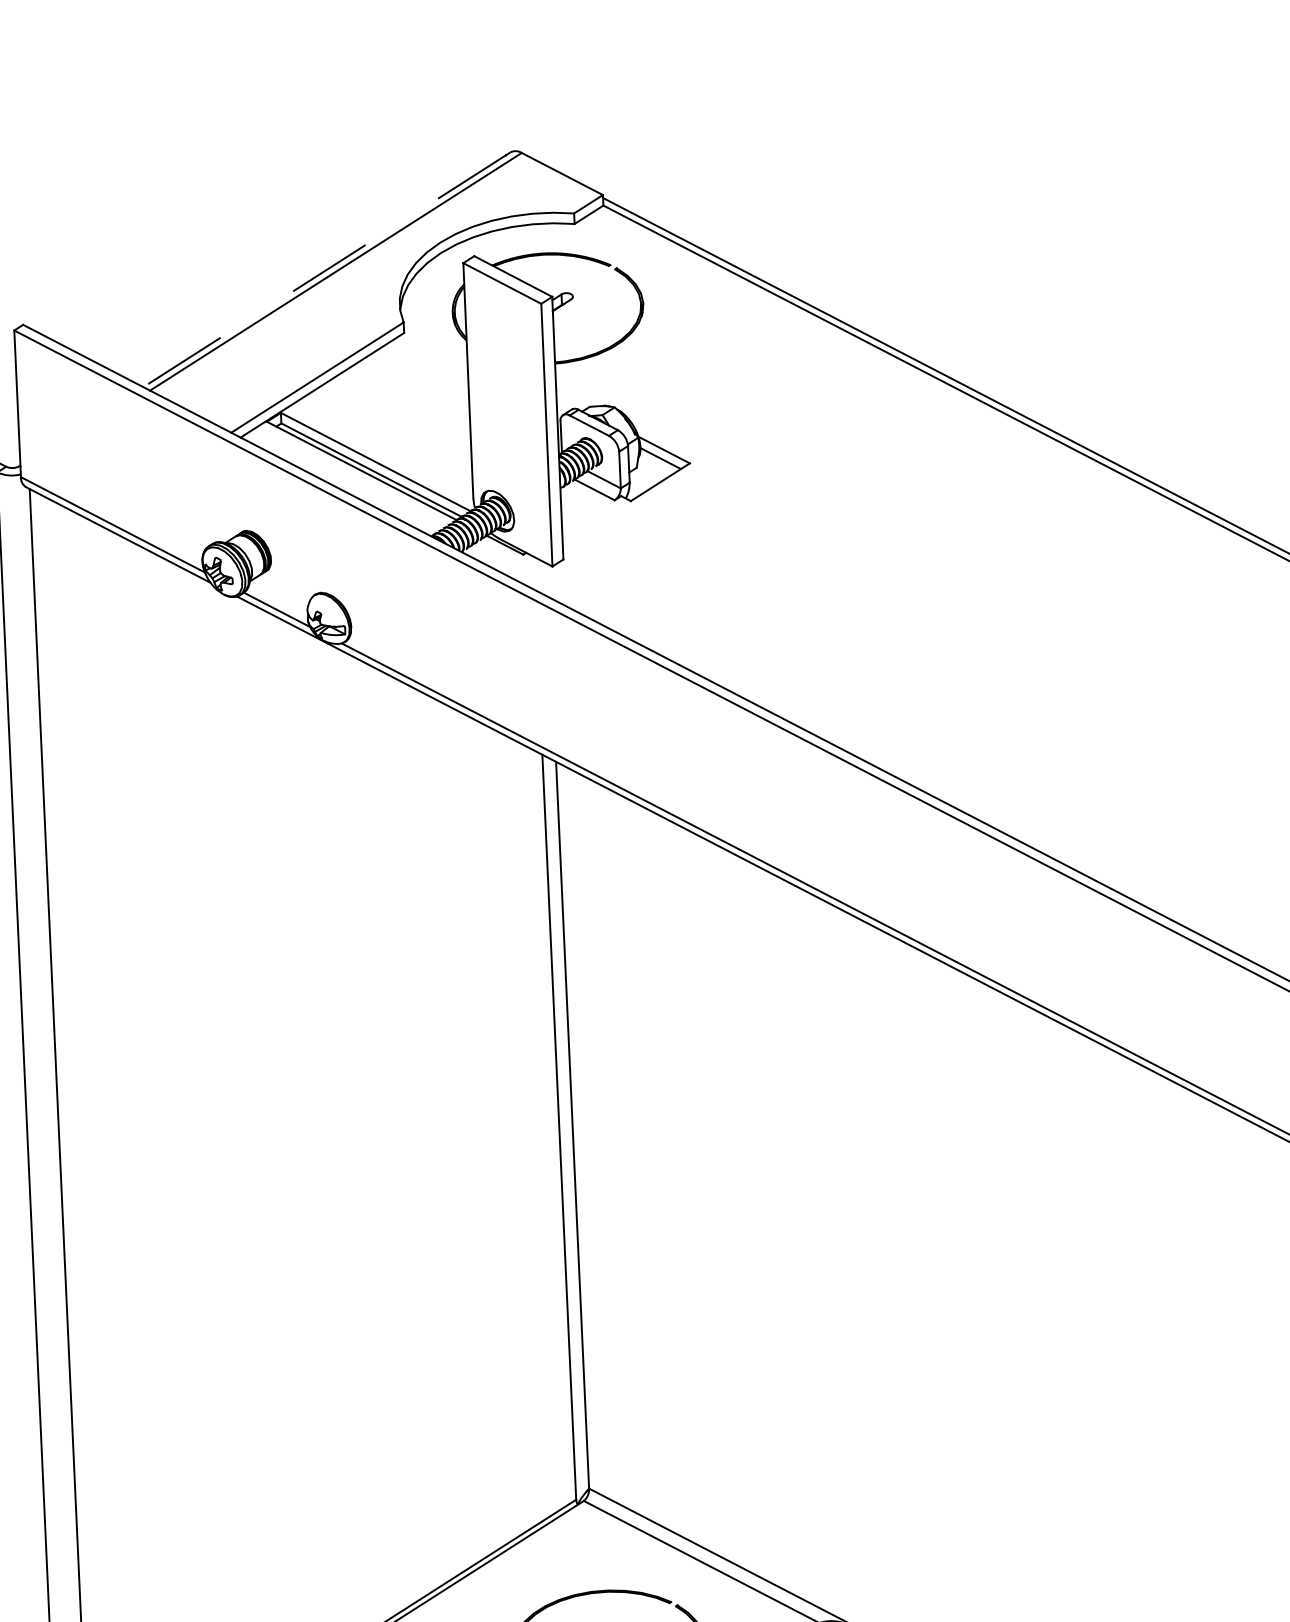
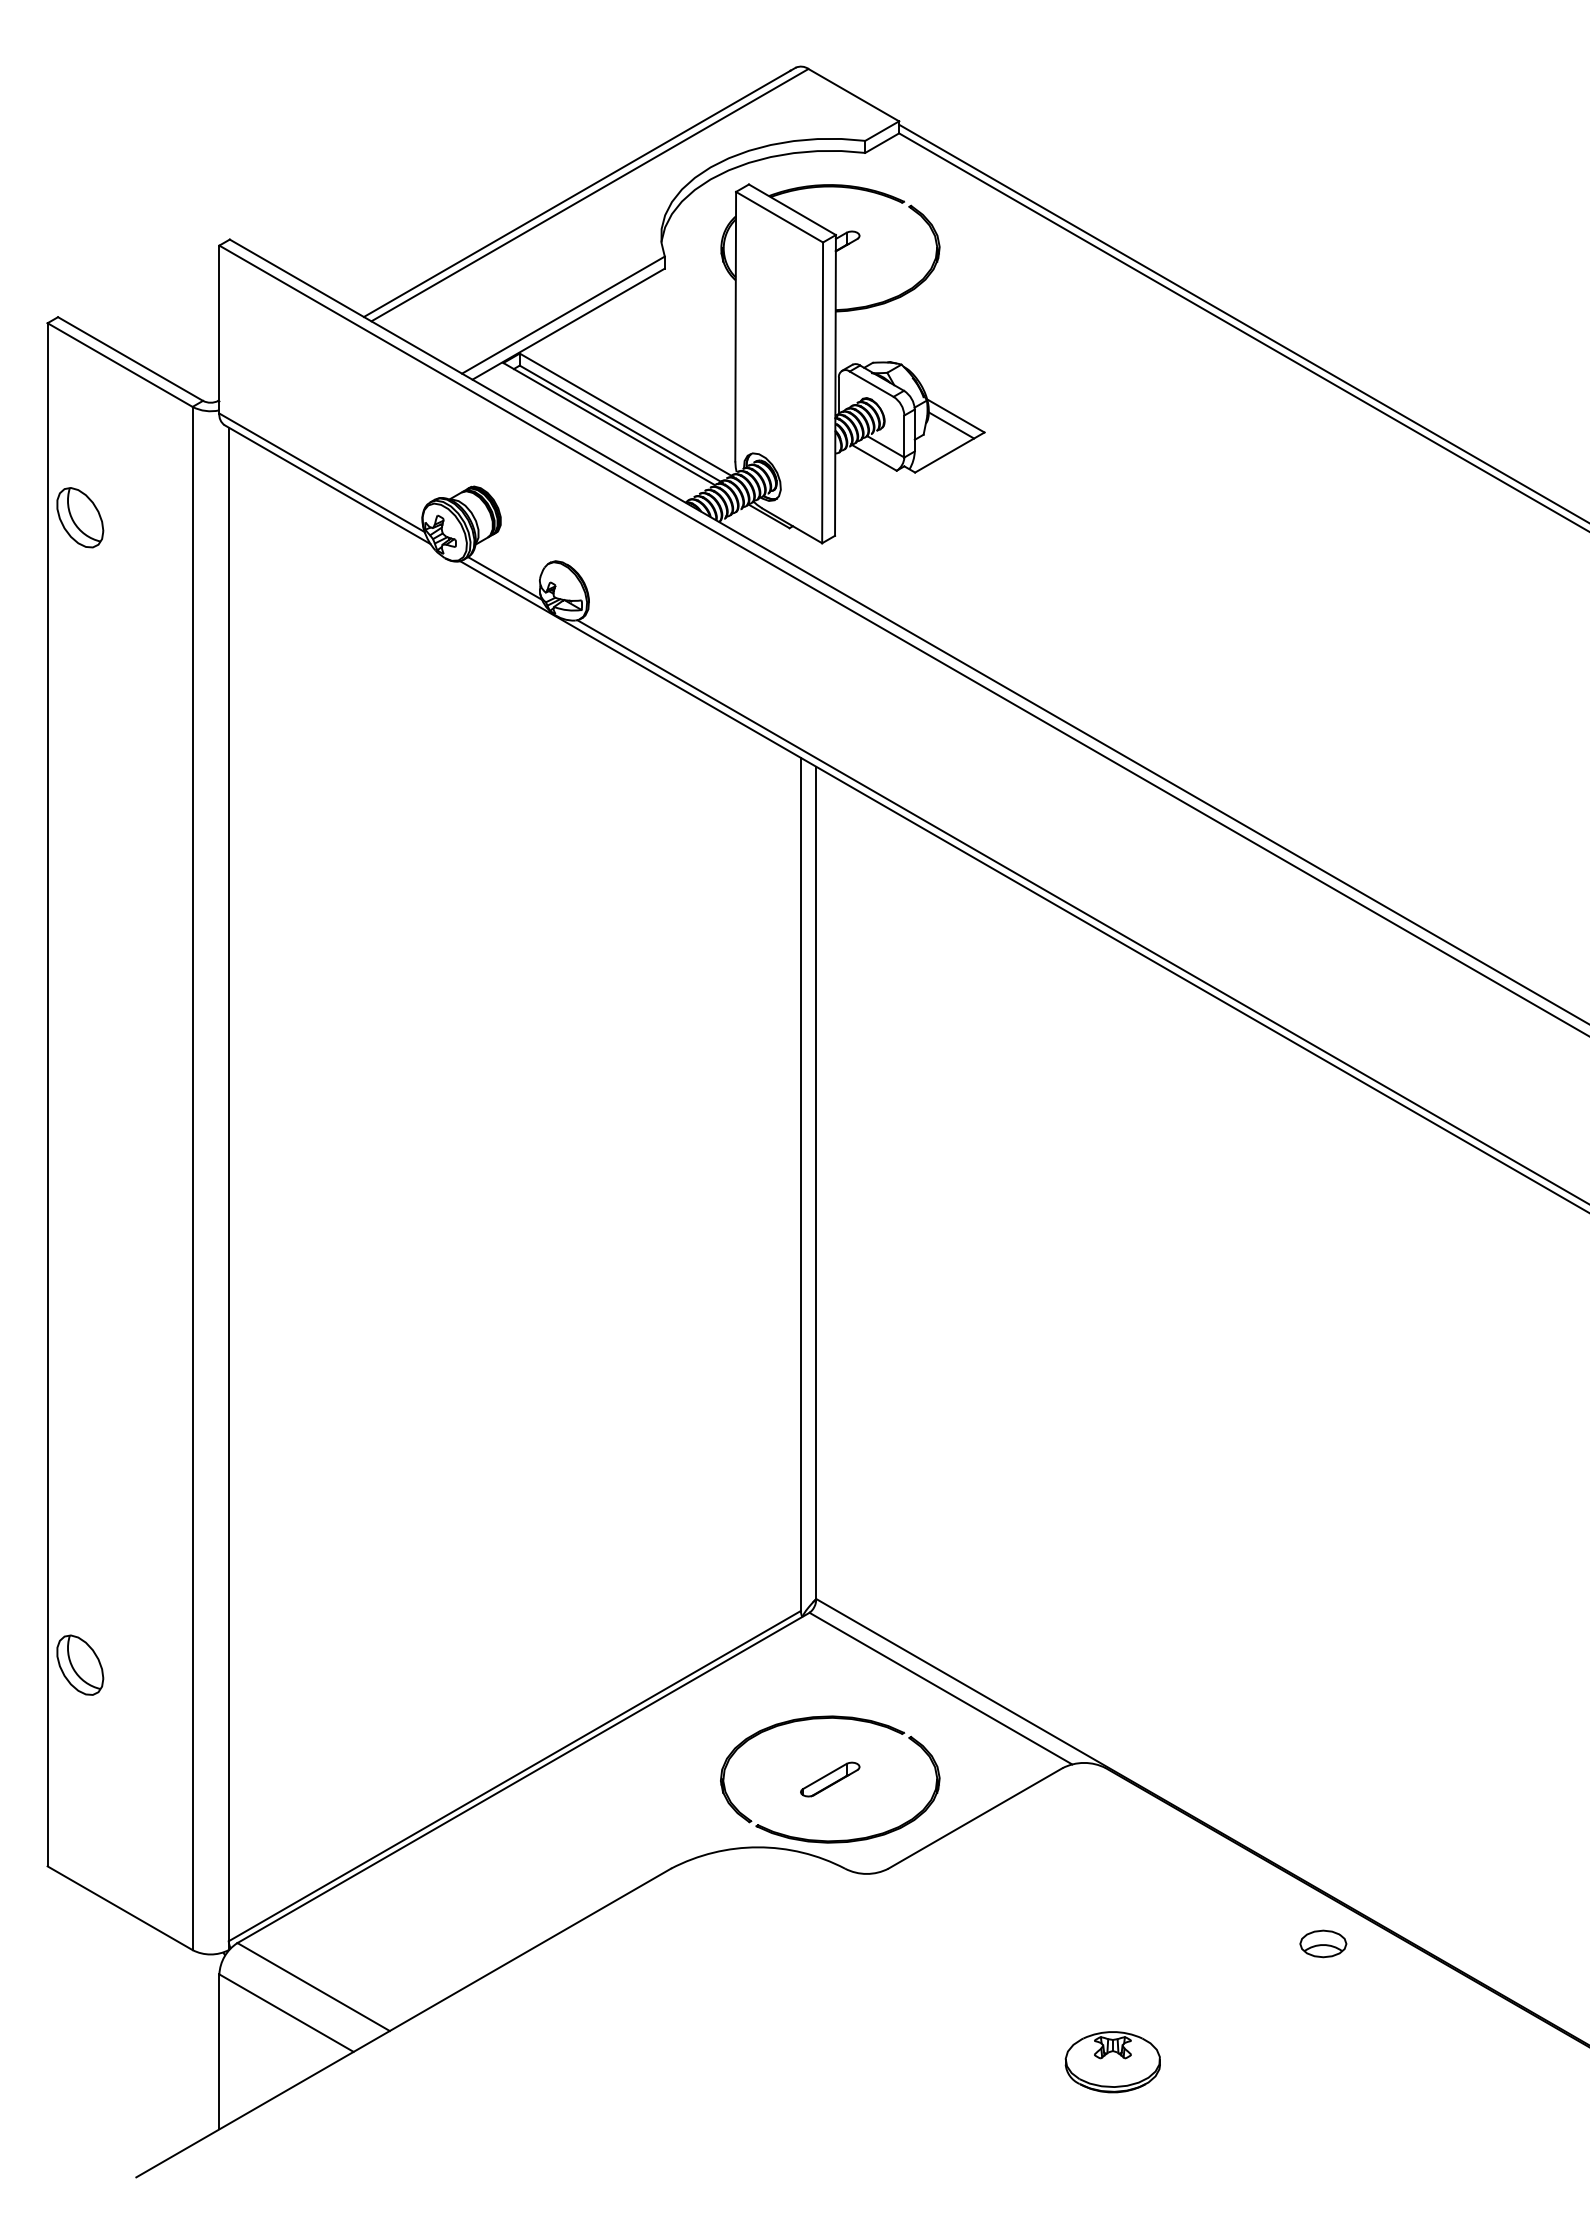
line: (326, 269) -> (579, 192), dashed -> solid

